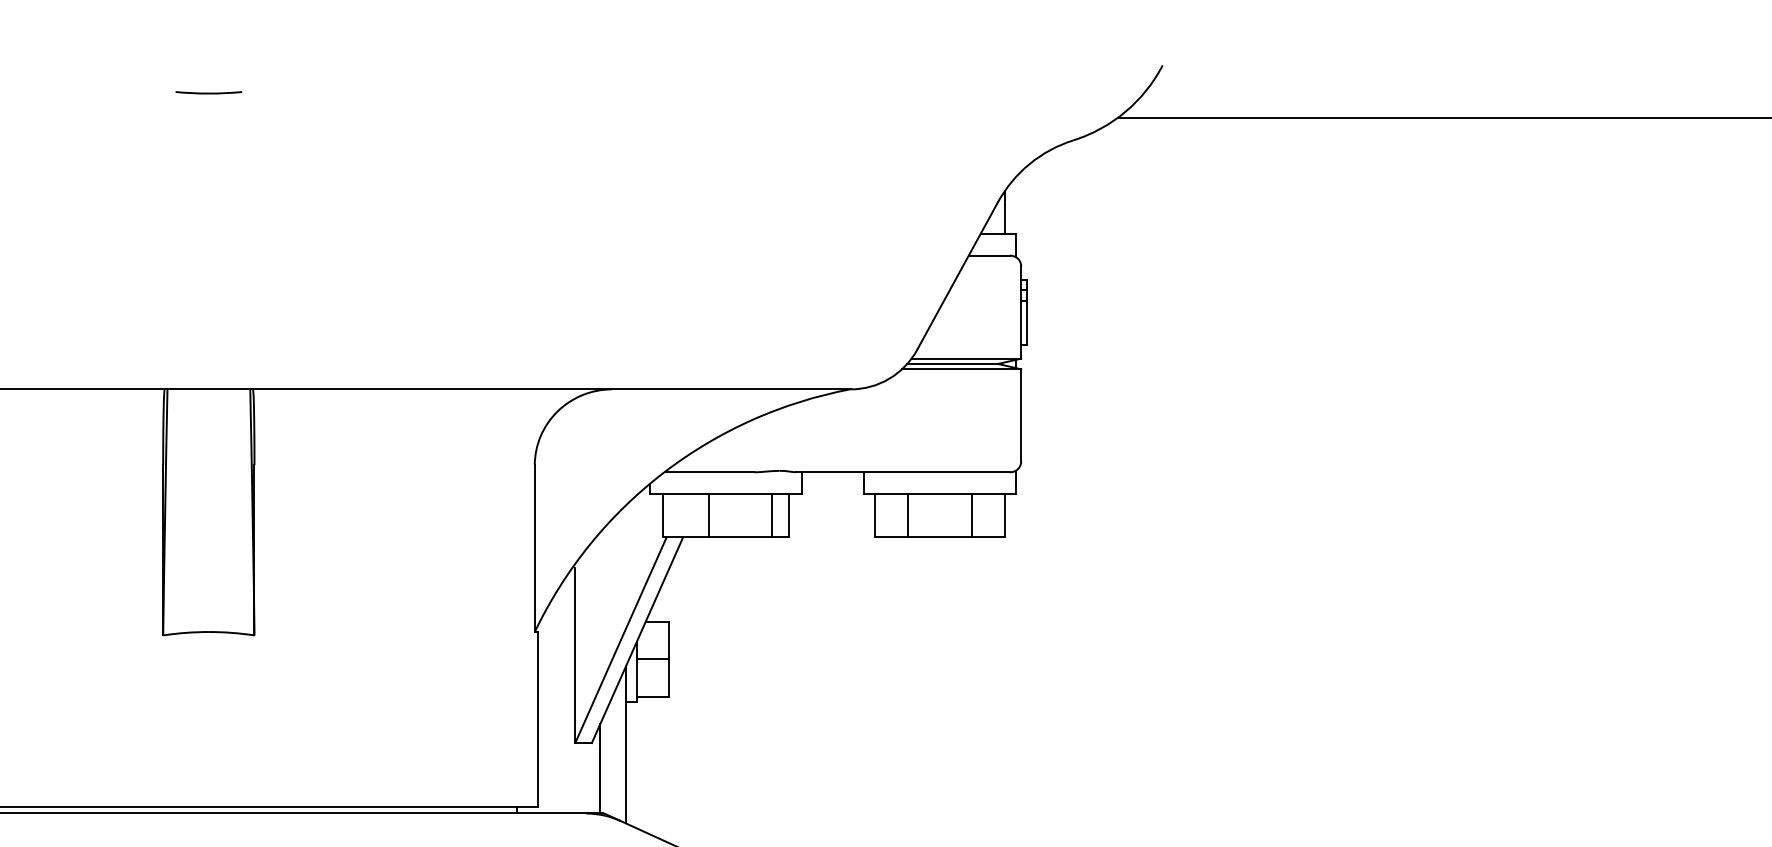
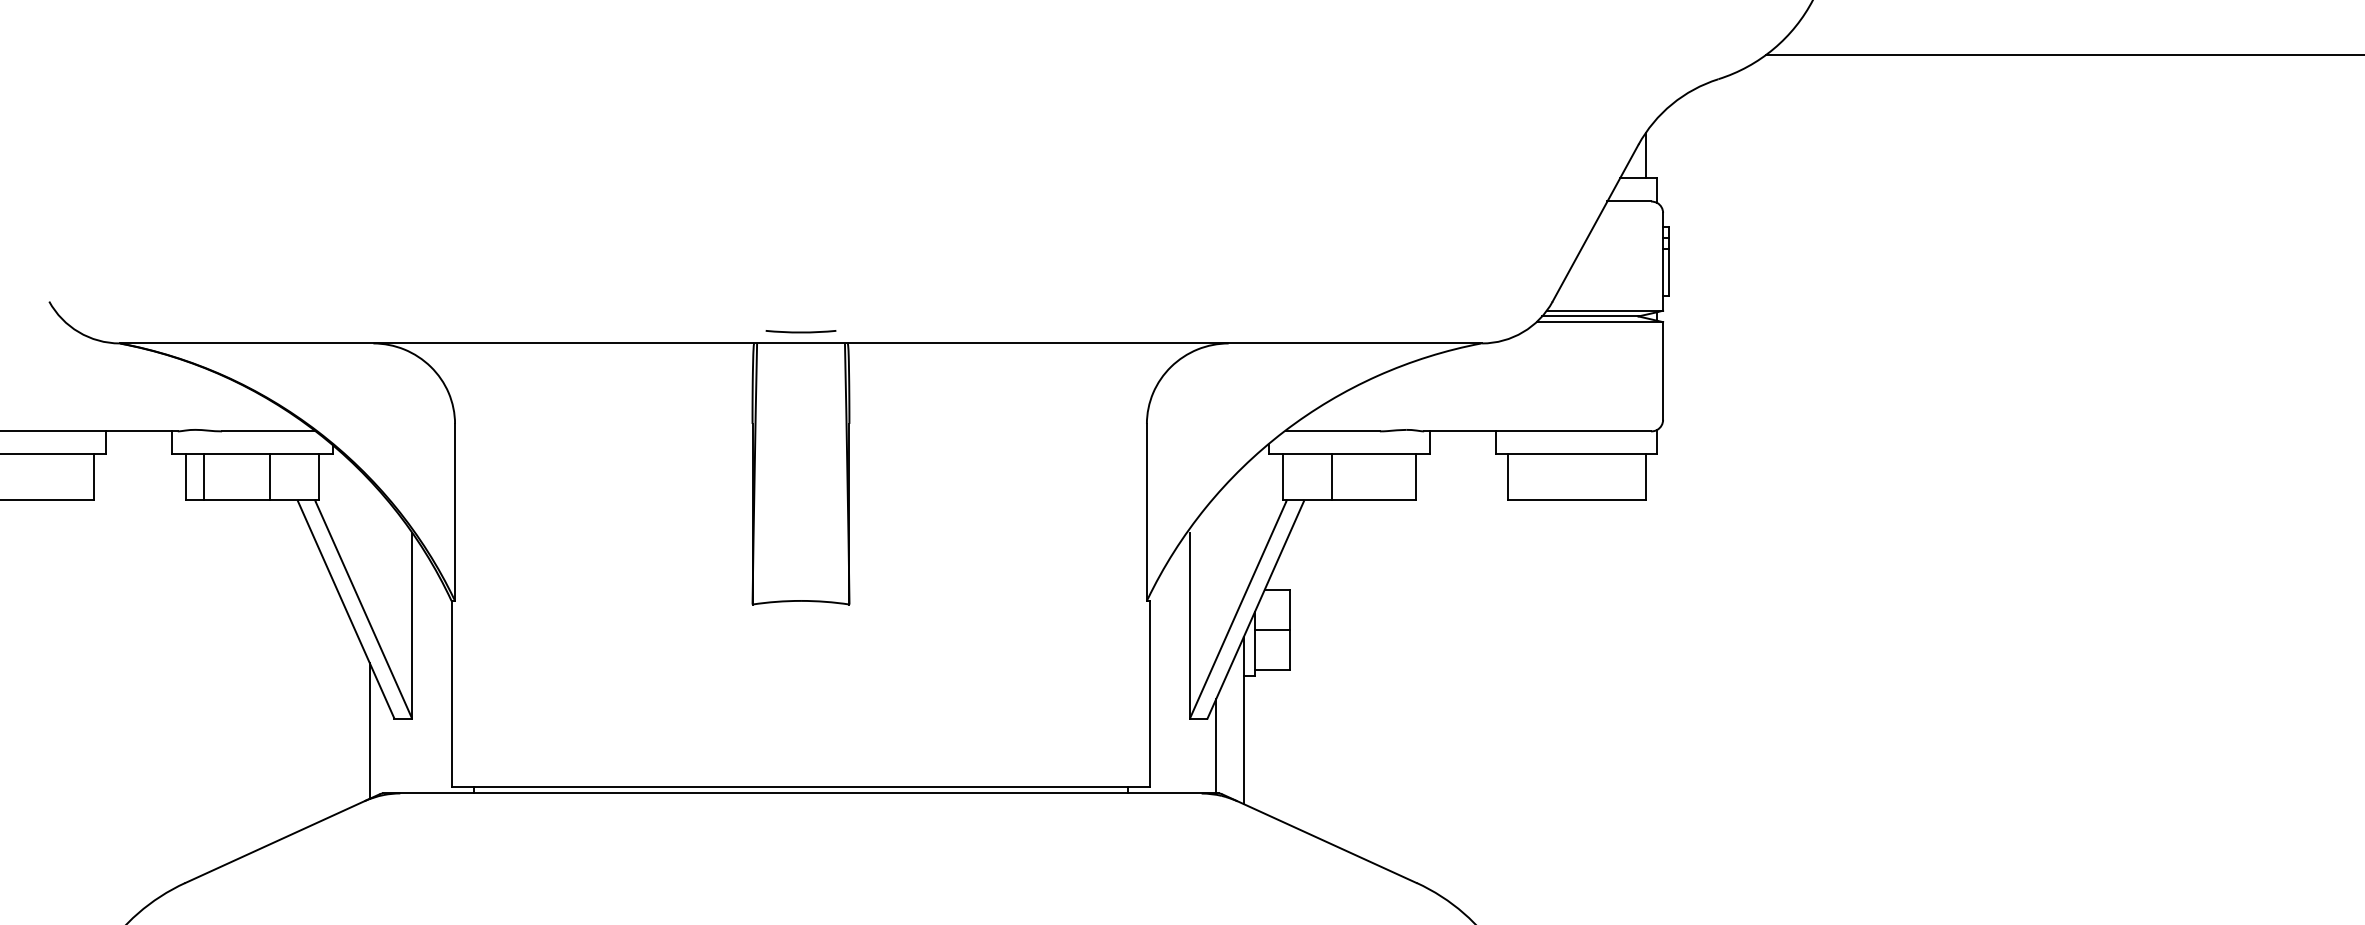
line: (208, 92) -> (800, 331), moved
line: (771, 515) -> (1398, 477), removed
line: (907, 515) -> (1542, 477), removed
line: (972, 515) -> (1611, 477), removed

